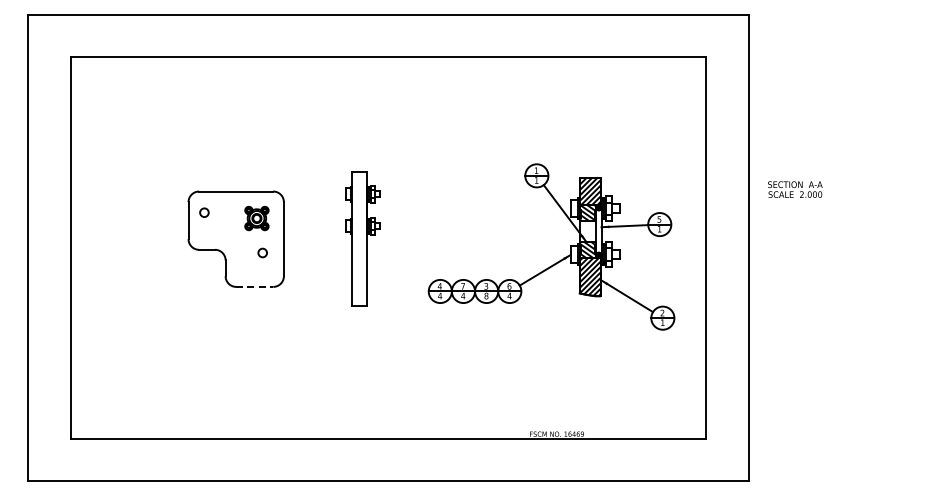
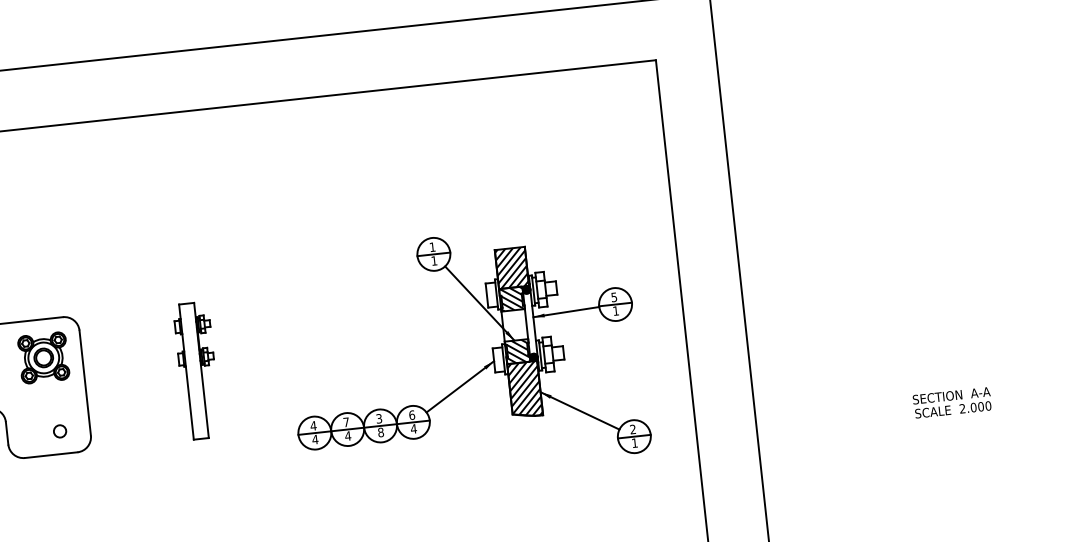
text: (795, 189) -> (952, 402), moved
part: (256, 218) -> (43, 357), size x1.43
part: (363, 239) -> (198, 371), size x0.71
circle: (262, 252) -> (59, 430), moved
line: (254, 286) -> (50, 454), dashed -> solid

